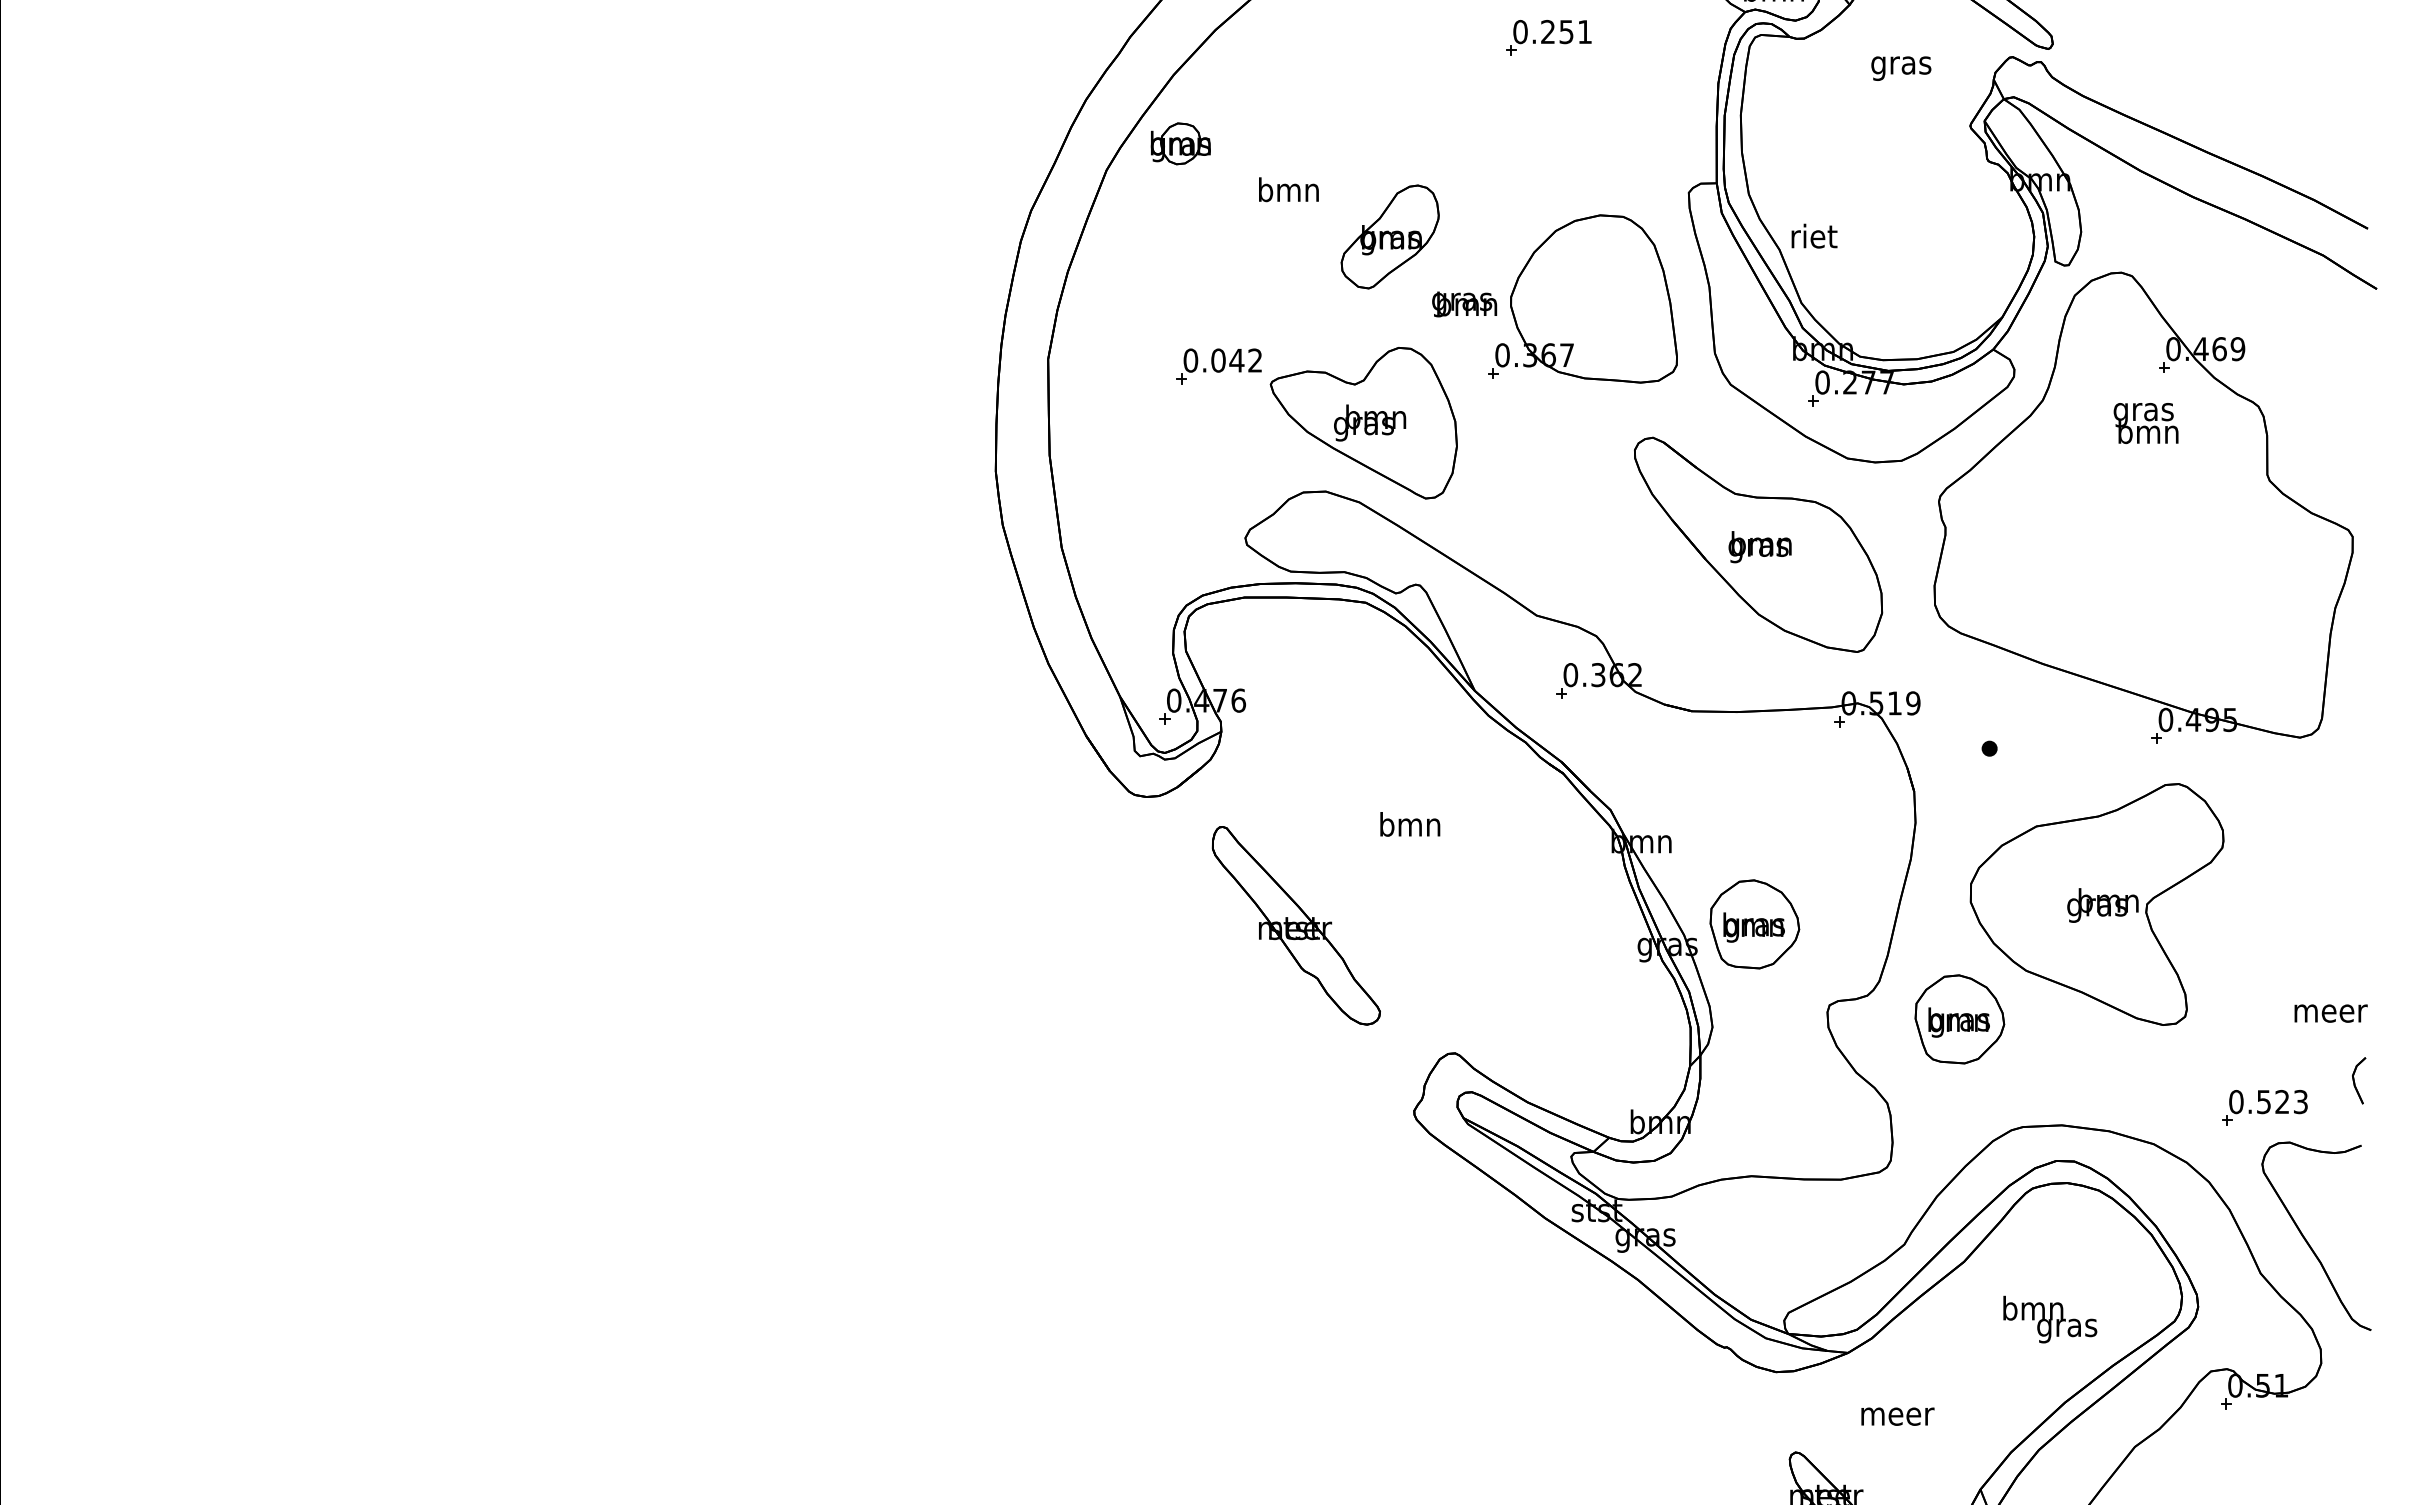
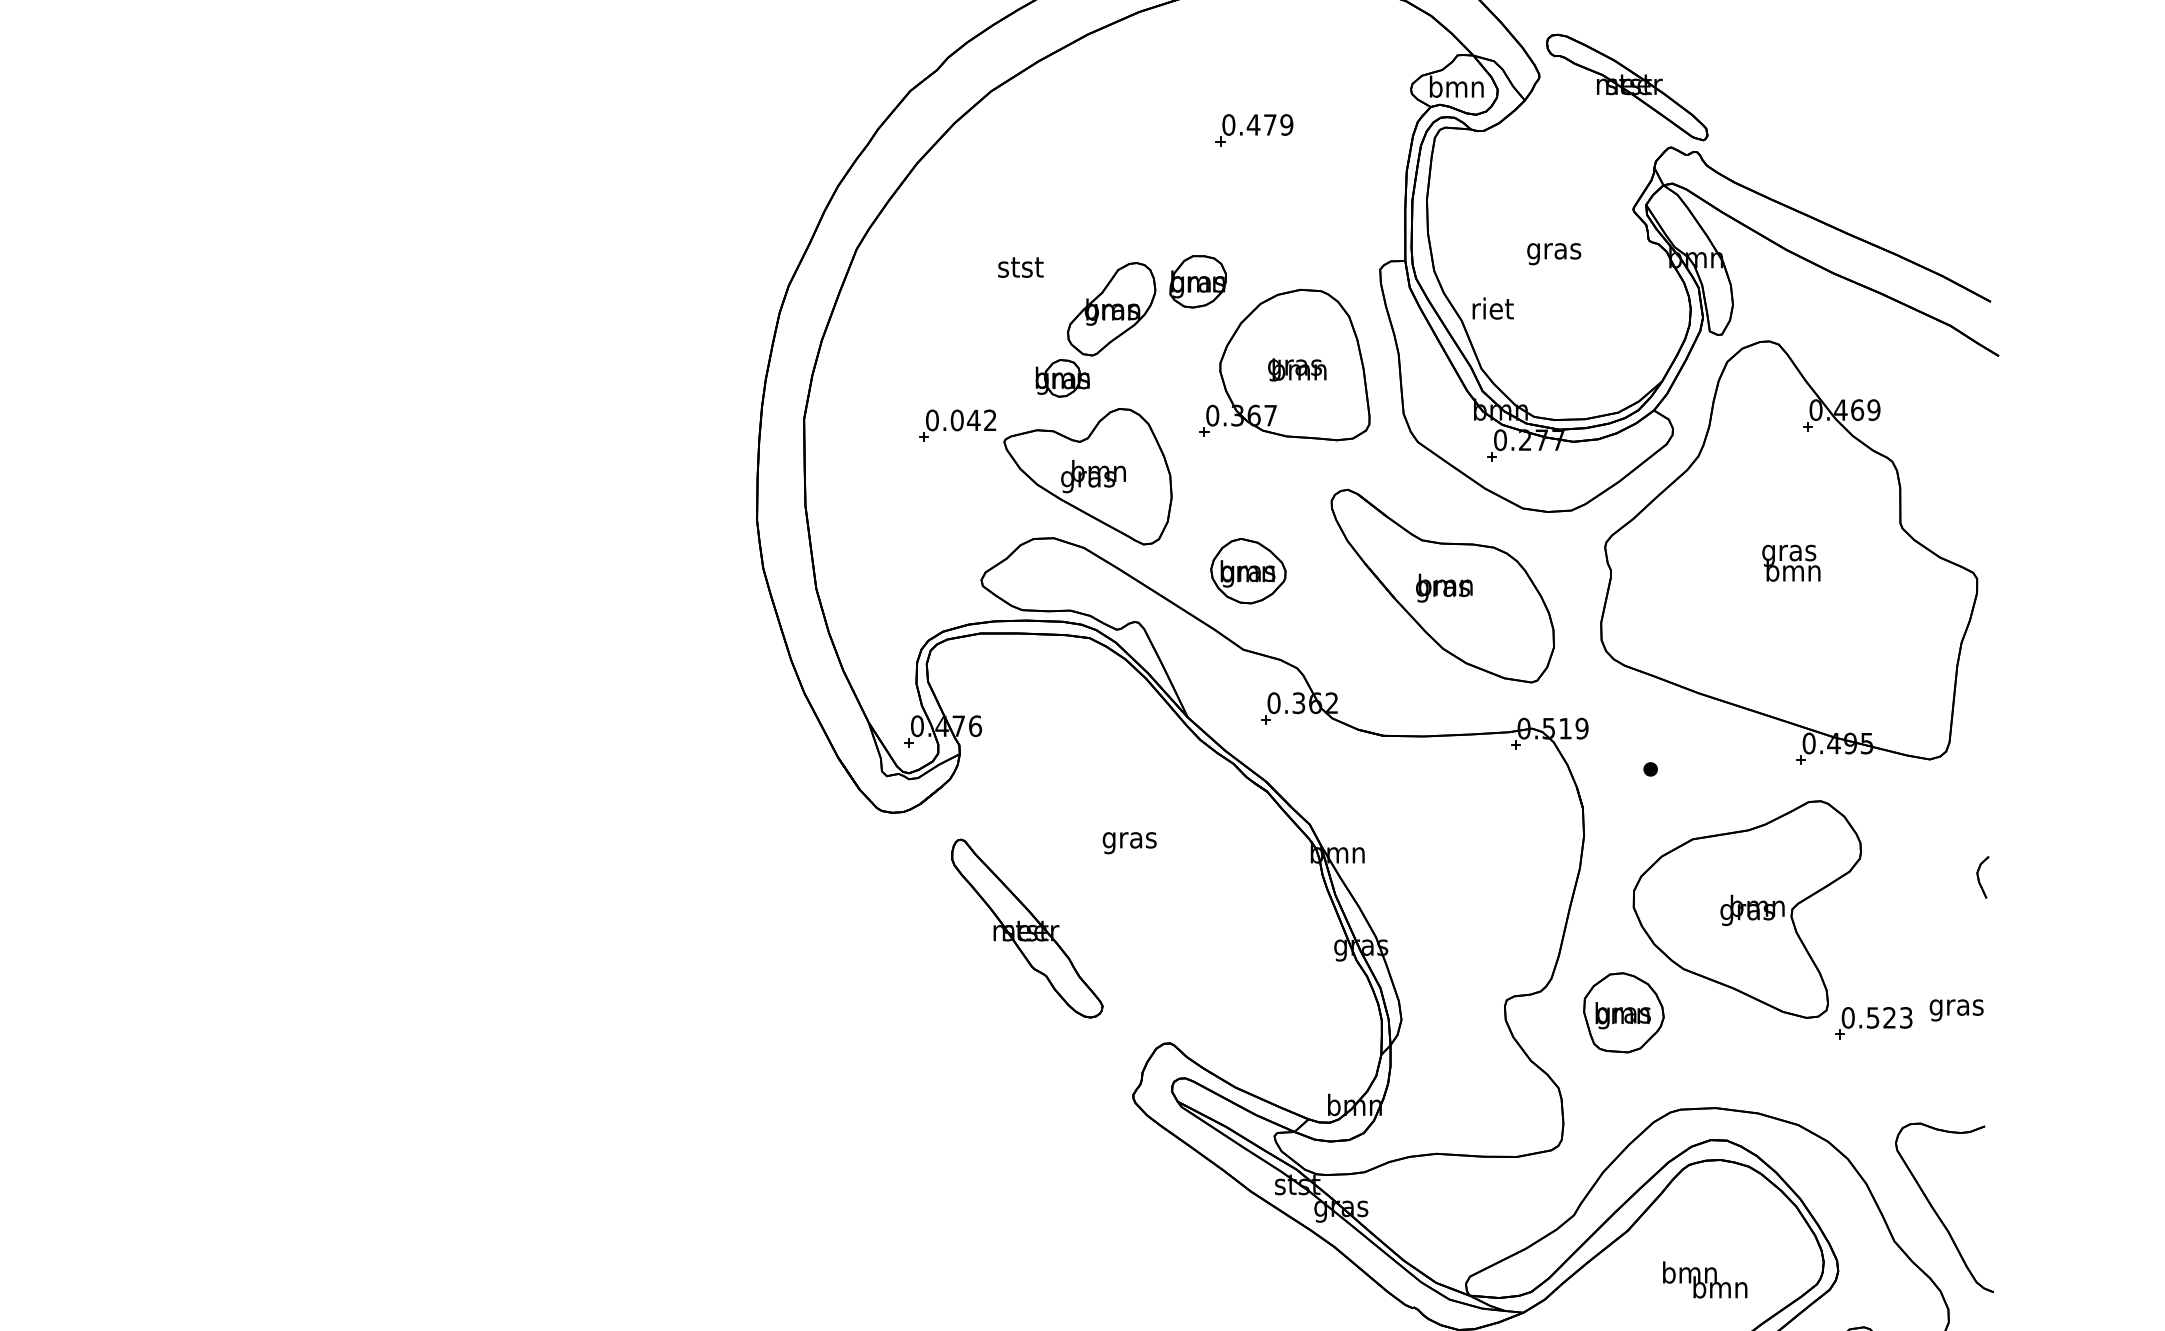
text: (1566, 31) -> (1270, 124), 0.251 -> 0.479
text: (1901, 68) -> (1554, 253), moved
part: (1180, 143) -> (1062, 378), moved
text: (1288, 189) -> (1020, 266), bmn -> stst
part: (1486, 206) -> (1198, 281), added
text: (1464, 304) -> (1297, 369), moved
text: (2145, 423) -> (1790, 563), moved
part: (1541, 527) -> (1247, 570), added
text: (1410, 827) -> (1129, 840), bmn -> gras
part: (1754, 924) -> (1439, 927), removed
text: (2330, 1016) -> (1957, 1010), meer -> gras
part: (2359, 1080) -> (1983, 877), moved
part: (2264, 1107) -> (1873, 1022), moved
text: (2067, 1327) -> (1720, 1289), gras -> bmn

